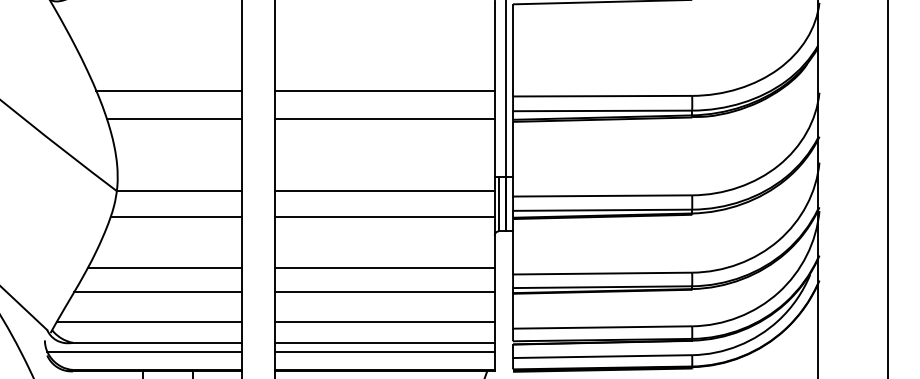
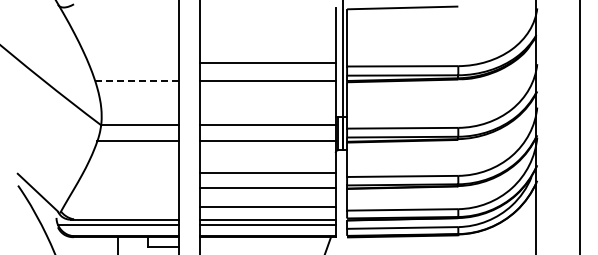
line: (168, 91) -> (133, 63), removed
line: (173, 119) -> (136, 80), solid -> dashed
line: (164, 268) -> (130, 173), removed
line: (157, 291) -> (126, 187), removed
line: (147, 322) -> (120, 206), removed

